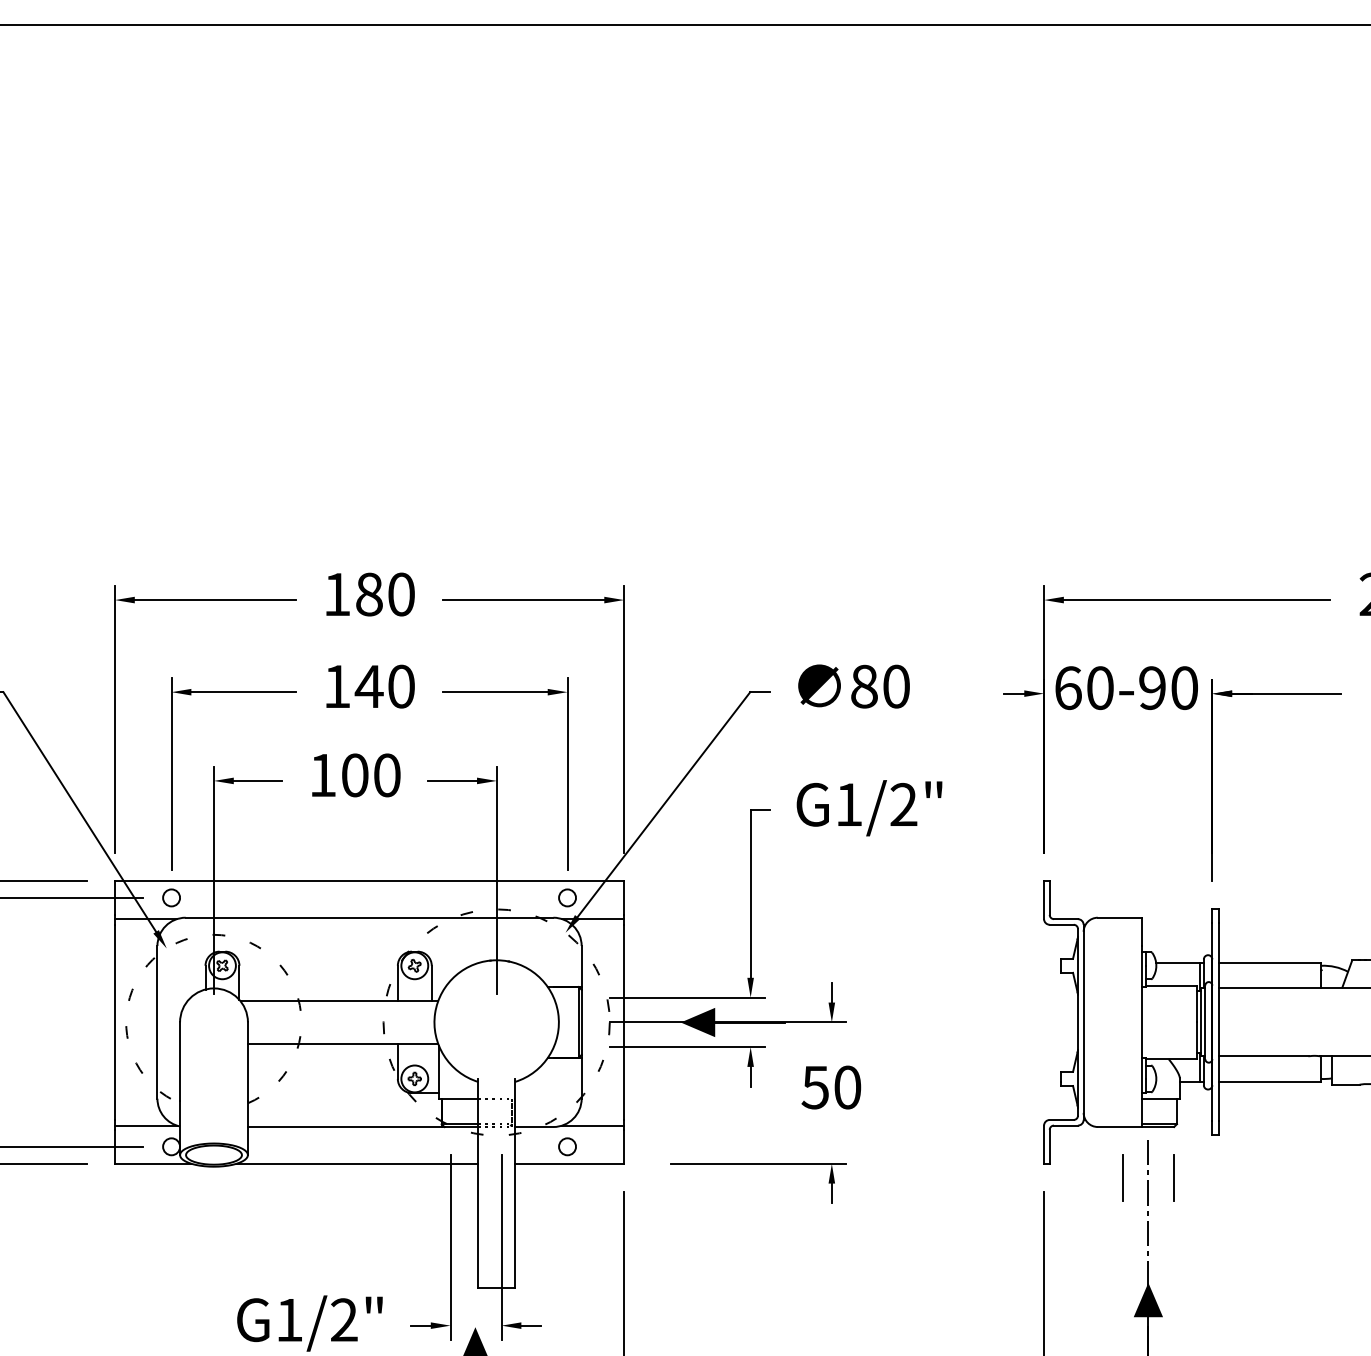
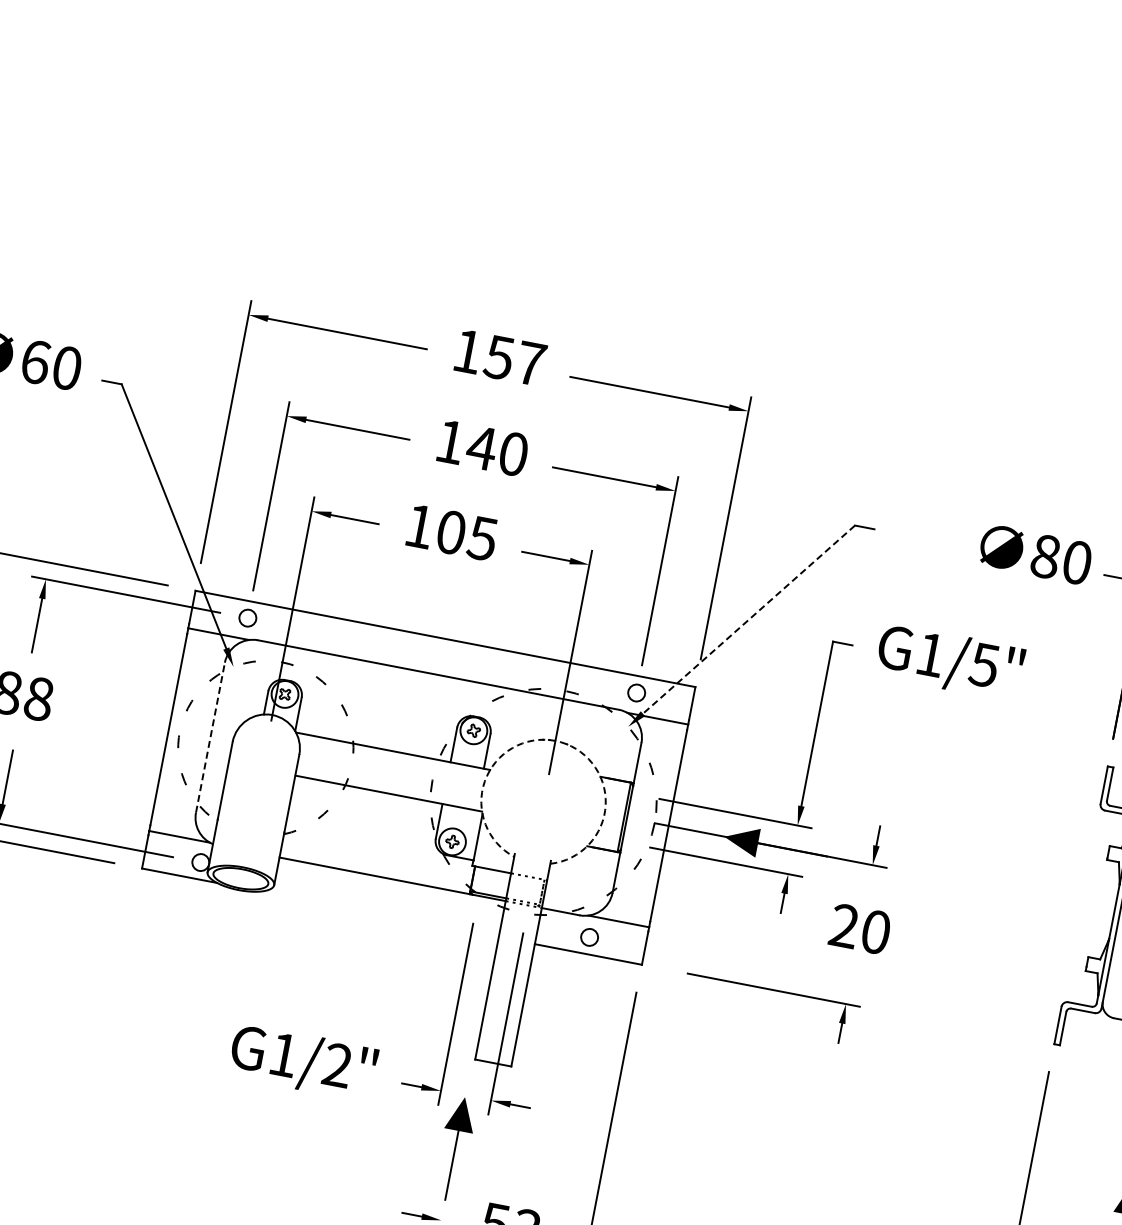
text: (384, 594) -> (514, 360), 180 -> 157
text: (853, 686) -> (1035, 554), moved
text: (386, 775) -> (482, 538), 100 -> 105
line: (663, 804) -> (748, 619), solid -> dashed
text: (903, 804) -> (984, 664), G1/2" -> G1/5"
arc: (496, 960) -> (555, 741), solid -> dashed
line: (157, 1021) -> (210, 736), solid -> dashed
text: (814, 1087) -> (843, 925), 50 -> 20
line: (357, 1163) -> (380, 914), removed

